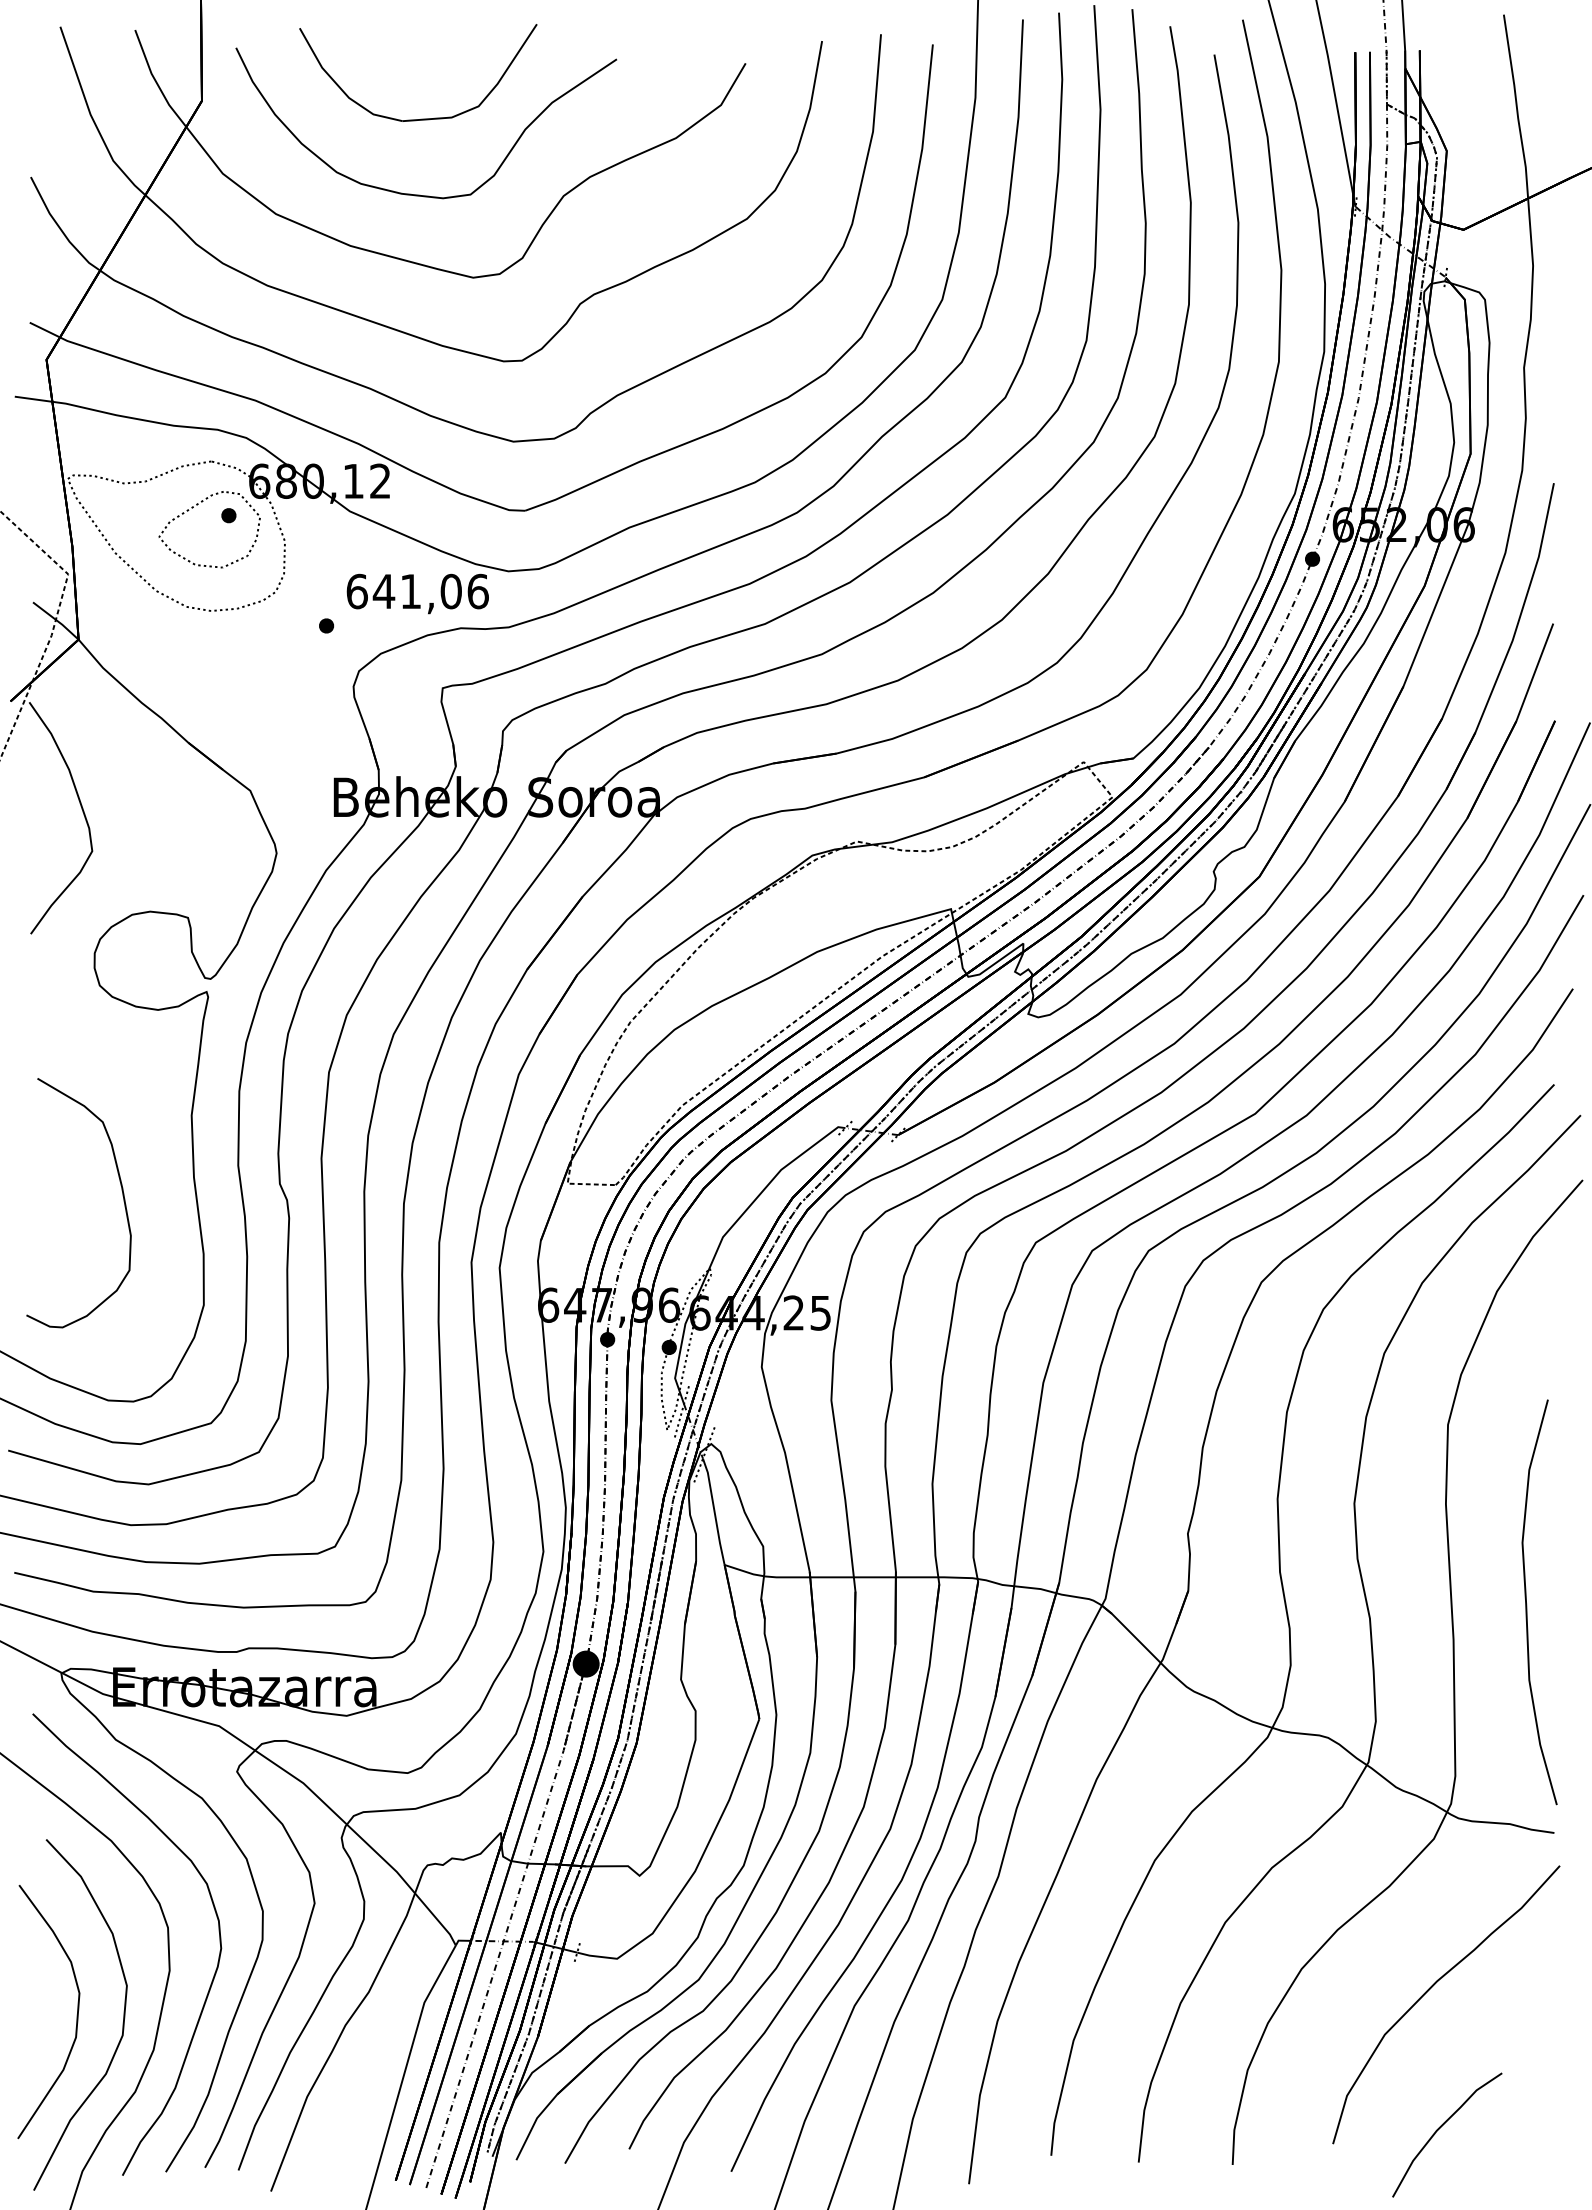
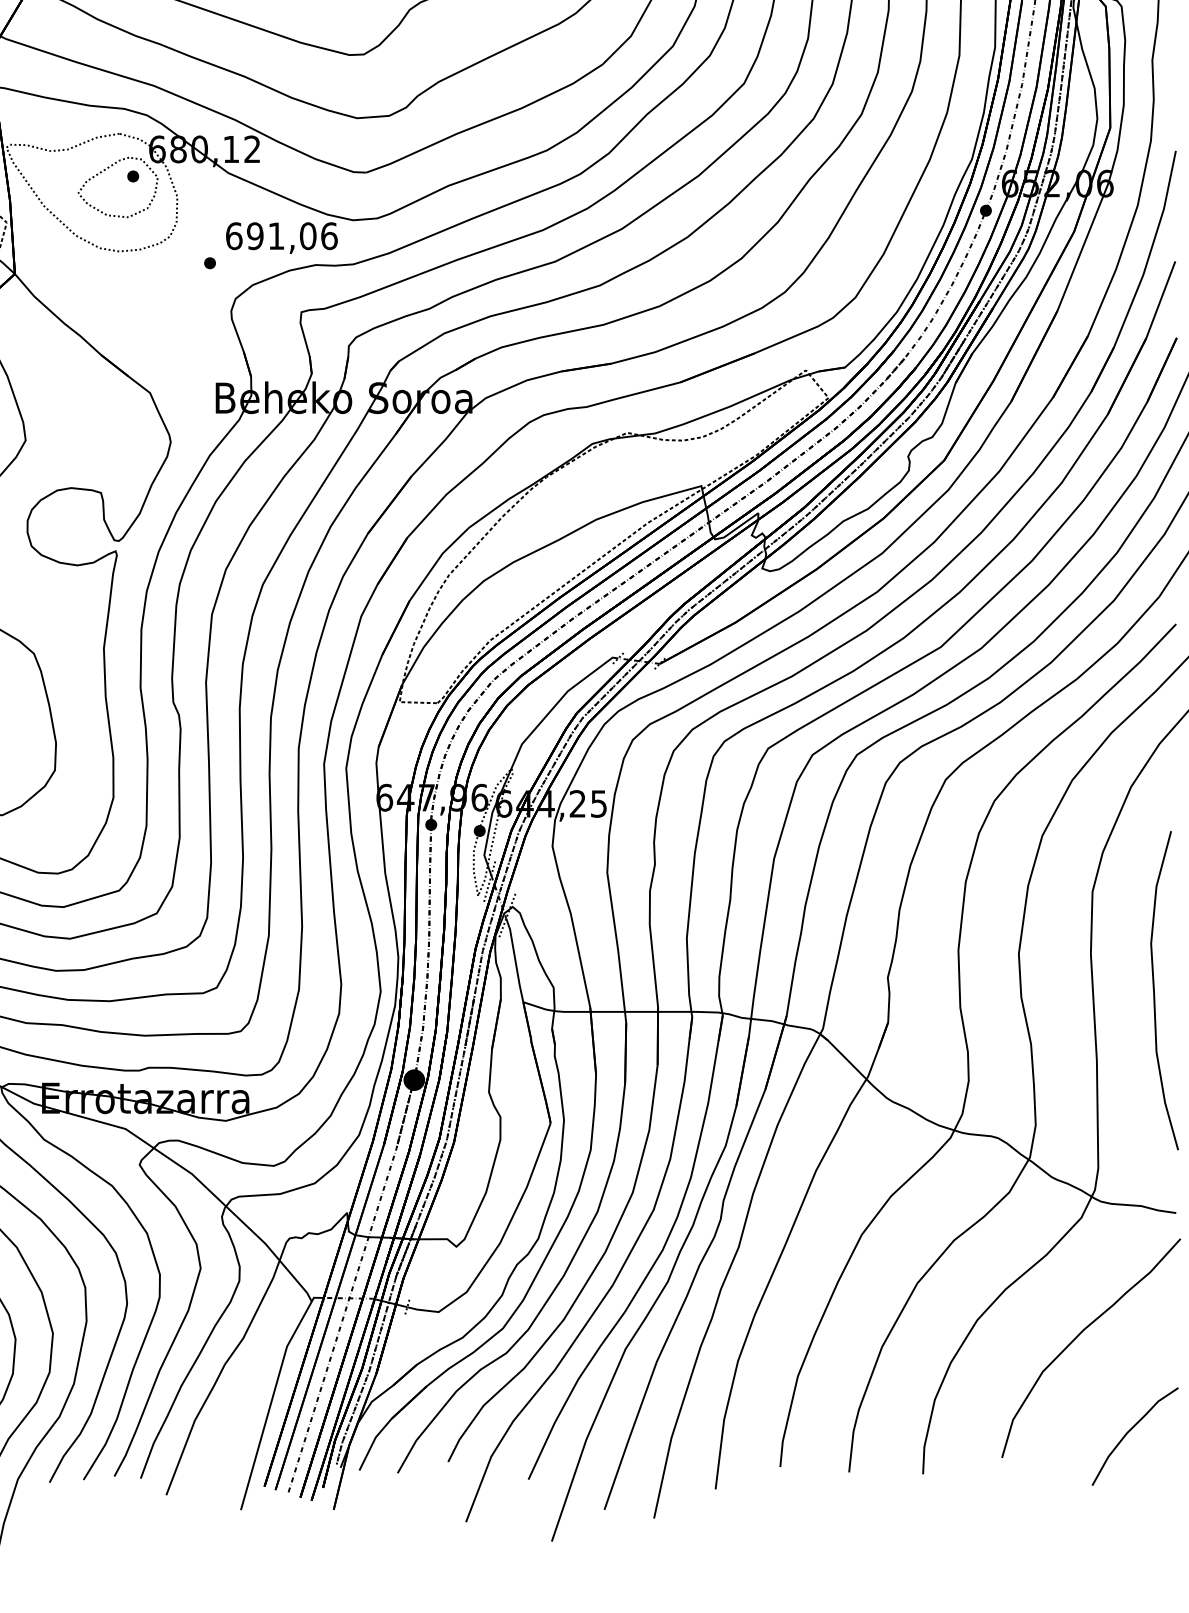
text: (383, 591) -> (254, 236), 641,06 -> 691,06
curve: (1527, 1604) -> (1155, 992), moved
curve: (1441, 2127) -> (1130, 1430), moved

